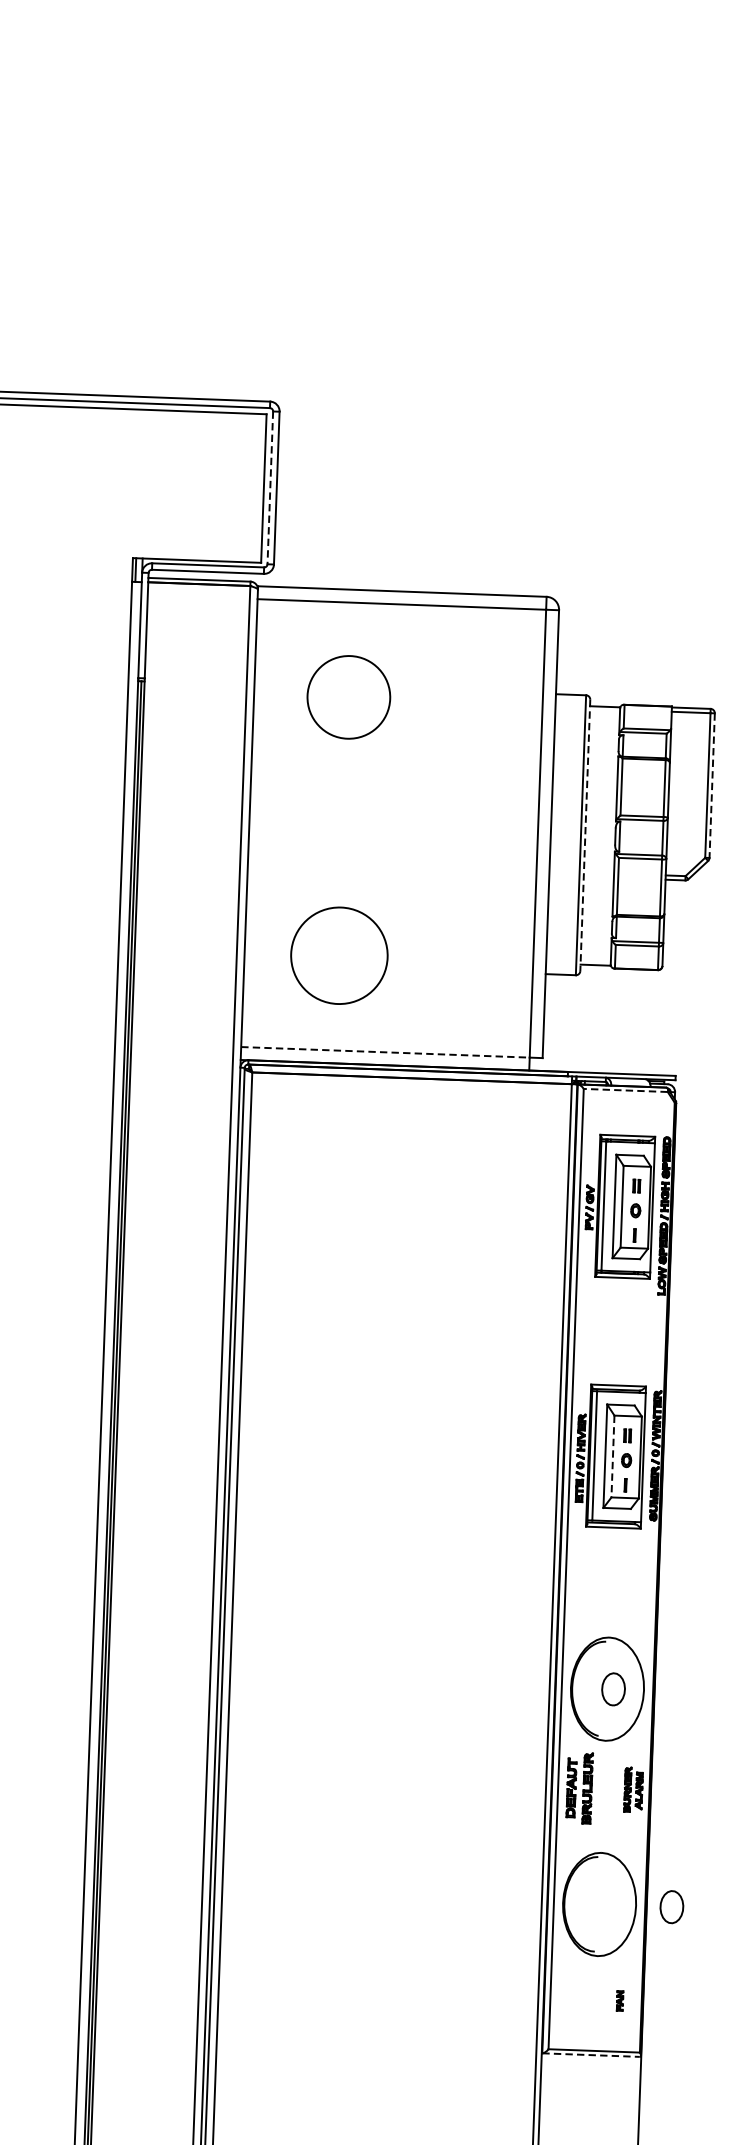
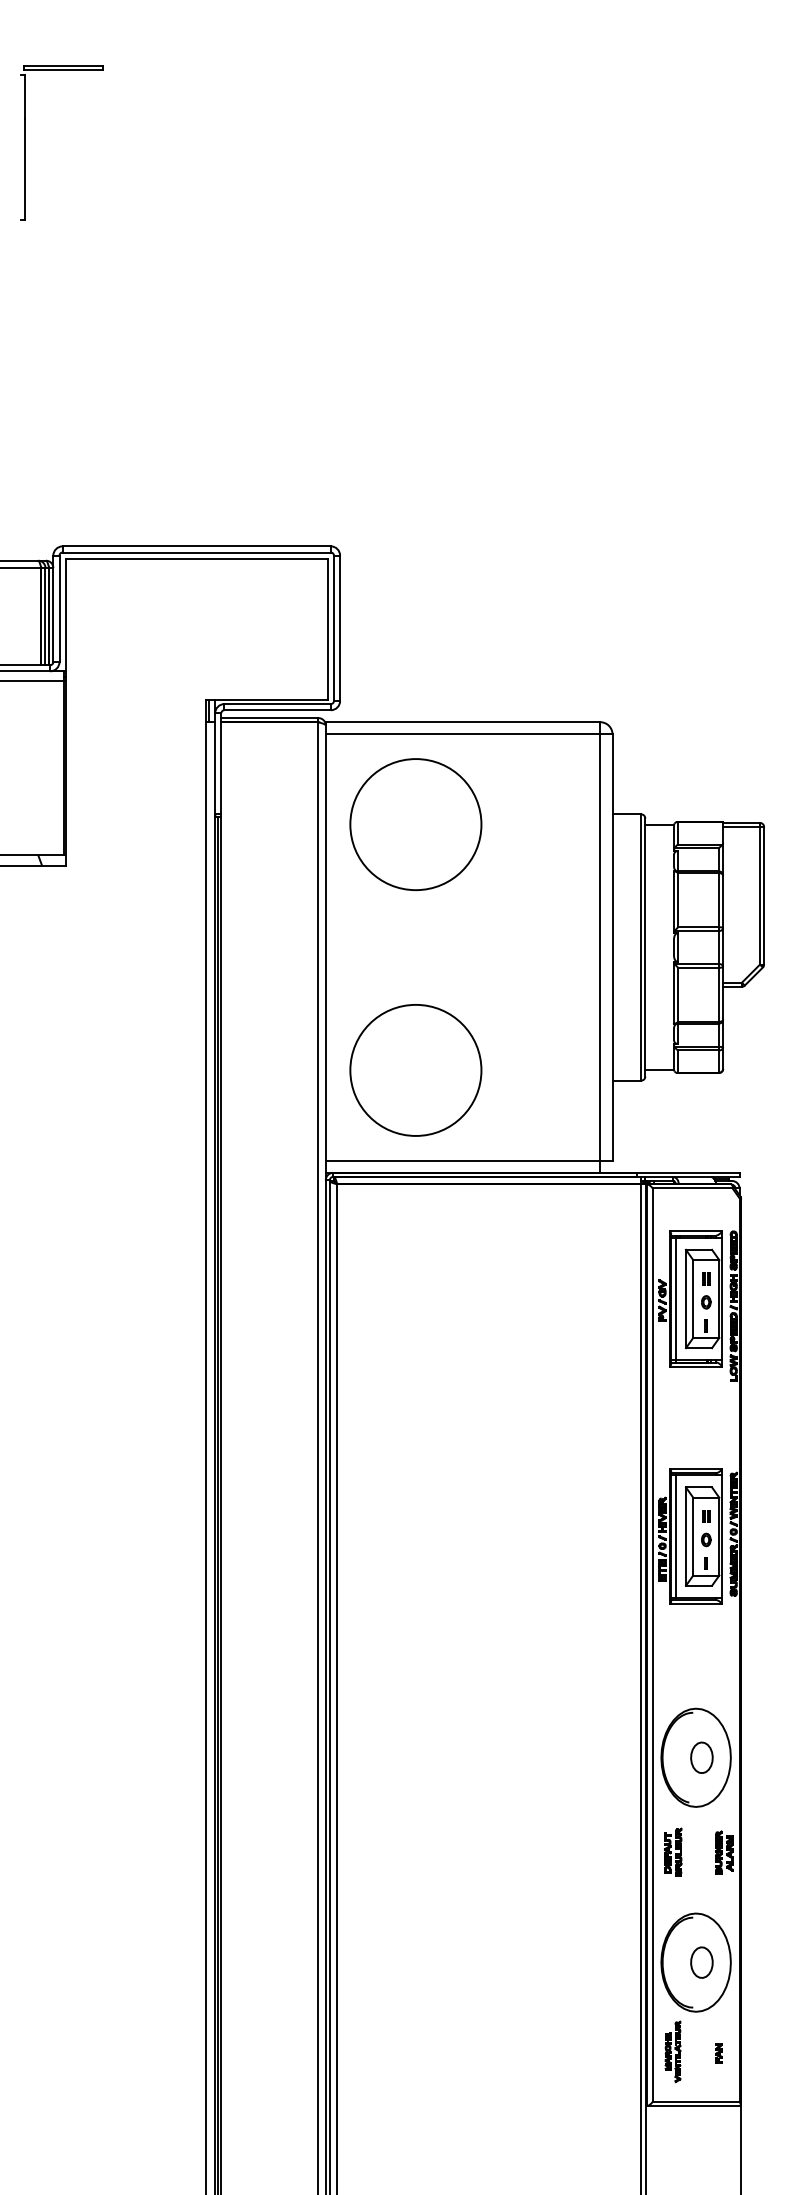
line: (269, 488) -> (333, 628), dashed -> solid
circle: (348, 697) -> (415, 824), size x1.67
line: (712, 785) -> (764, 895), dashed -> solid
line: (585, 836) -> (645, 948), dashed -> solid
circle: (339, 954) -> (415, 1069), size x1.43
line: (385, 1052) -> (463, 1160), dashed -> solid
line: (625, 1090) -> (692, 1188), dashed -> solid
line: (613, 1456) -> (693, 1536), dashed -> solid
part: (580, 1786) -> (673, 1851), size x0.71
part: (671, 1906) -> (701, 1962), moved
part: (571, 1996) -> (672, 2051), added
line: (591, 2055) -> (693, 2106), dashed -> solid

